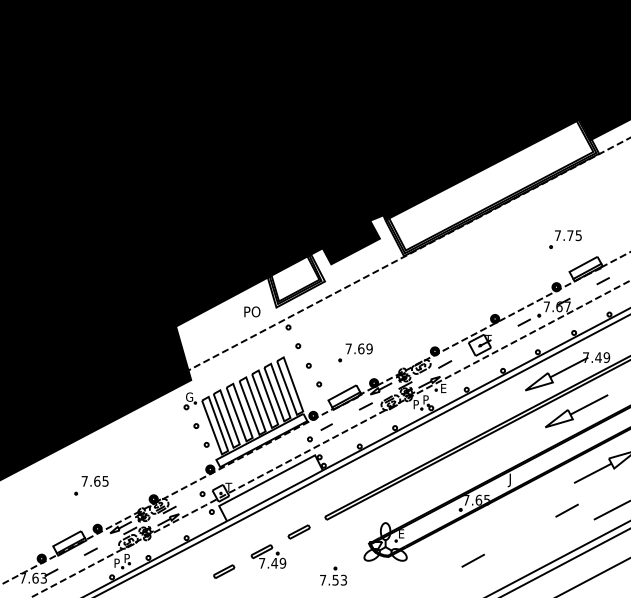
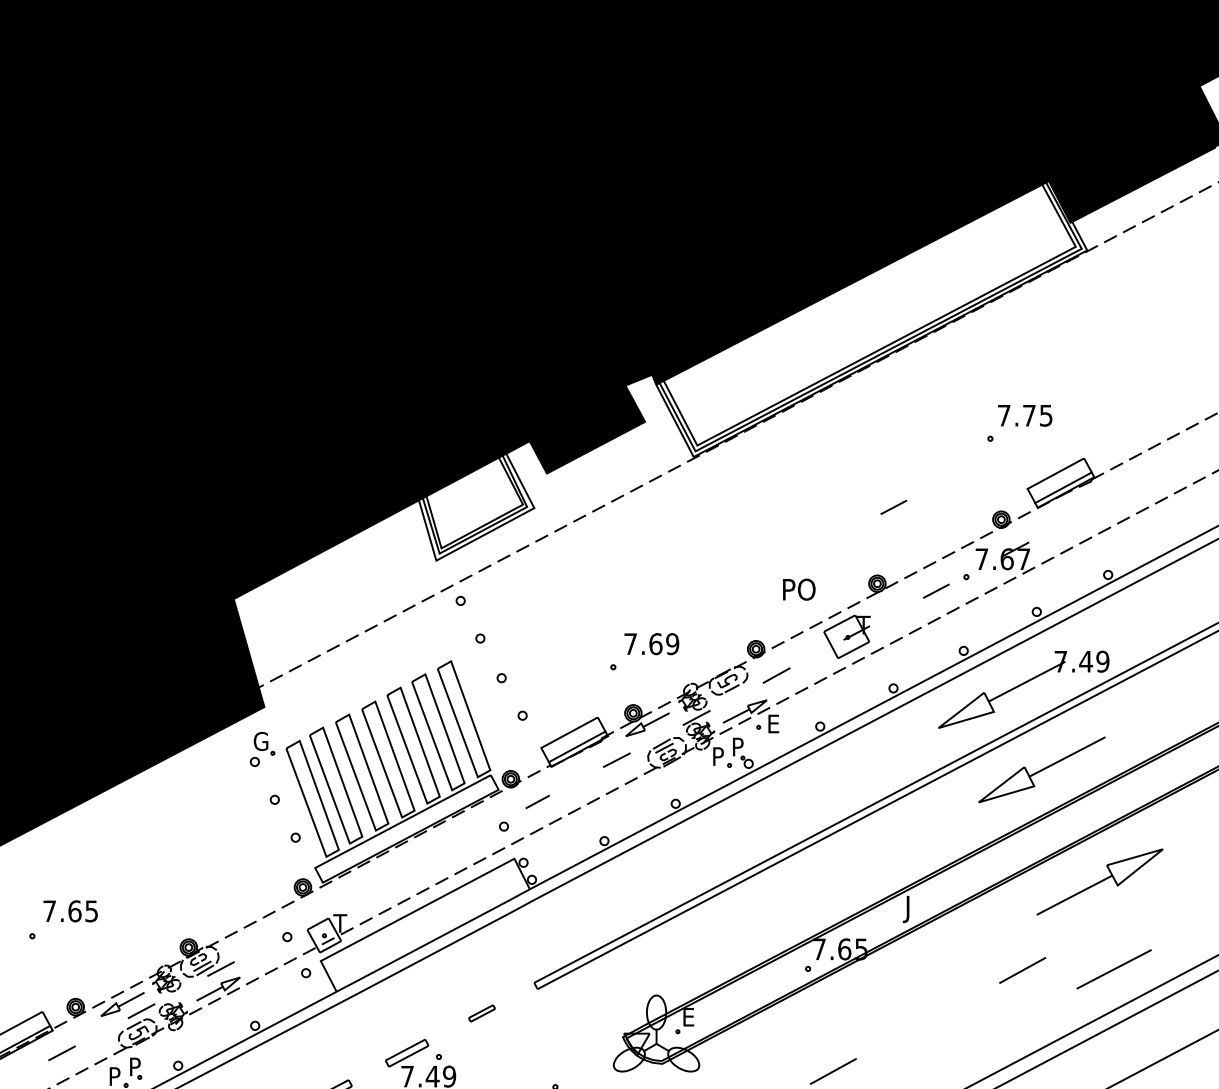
line: (602, 281) -> (892, 508), moved
text: (252, 311) -> (799, 588), moved
part: (355, 352) -> (644, 651), moved
part: (298, 531) -> (480, 1012), size x0.6

